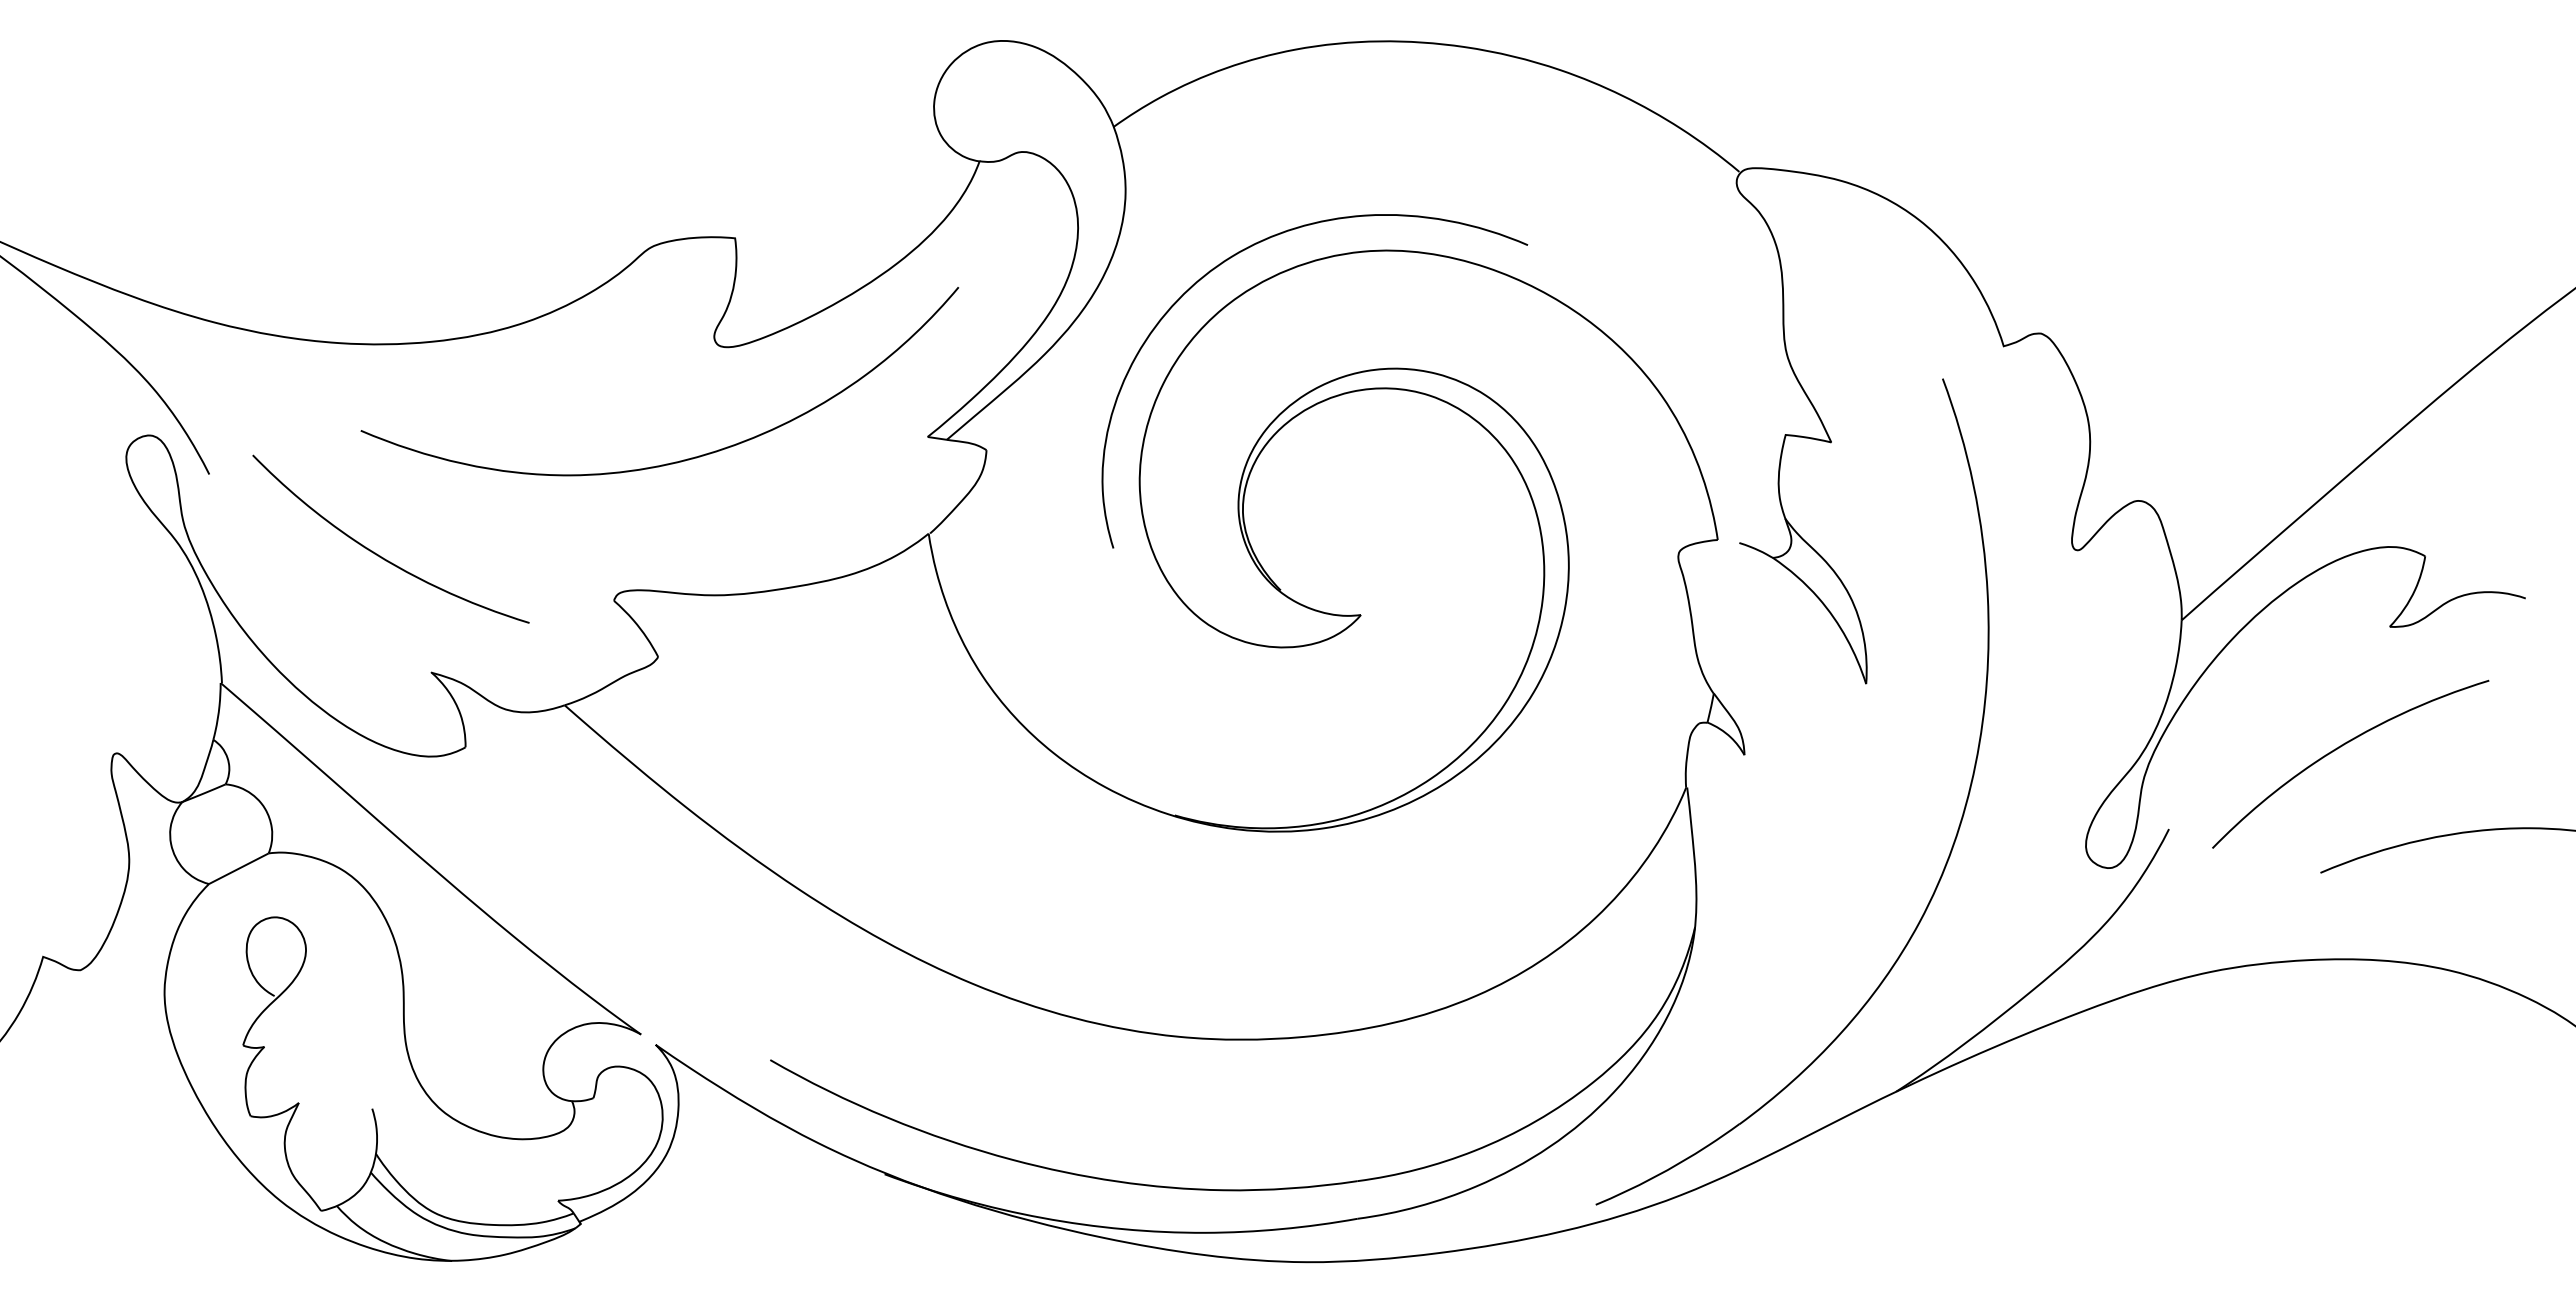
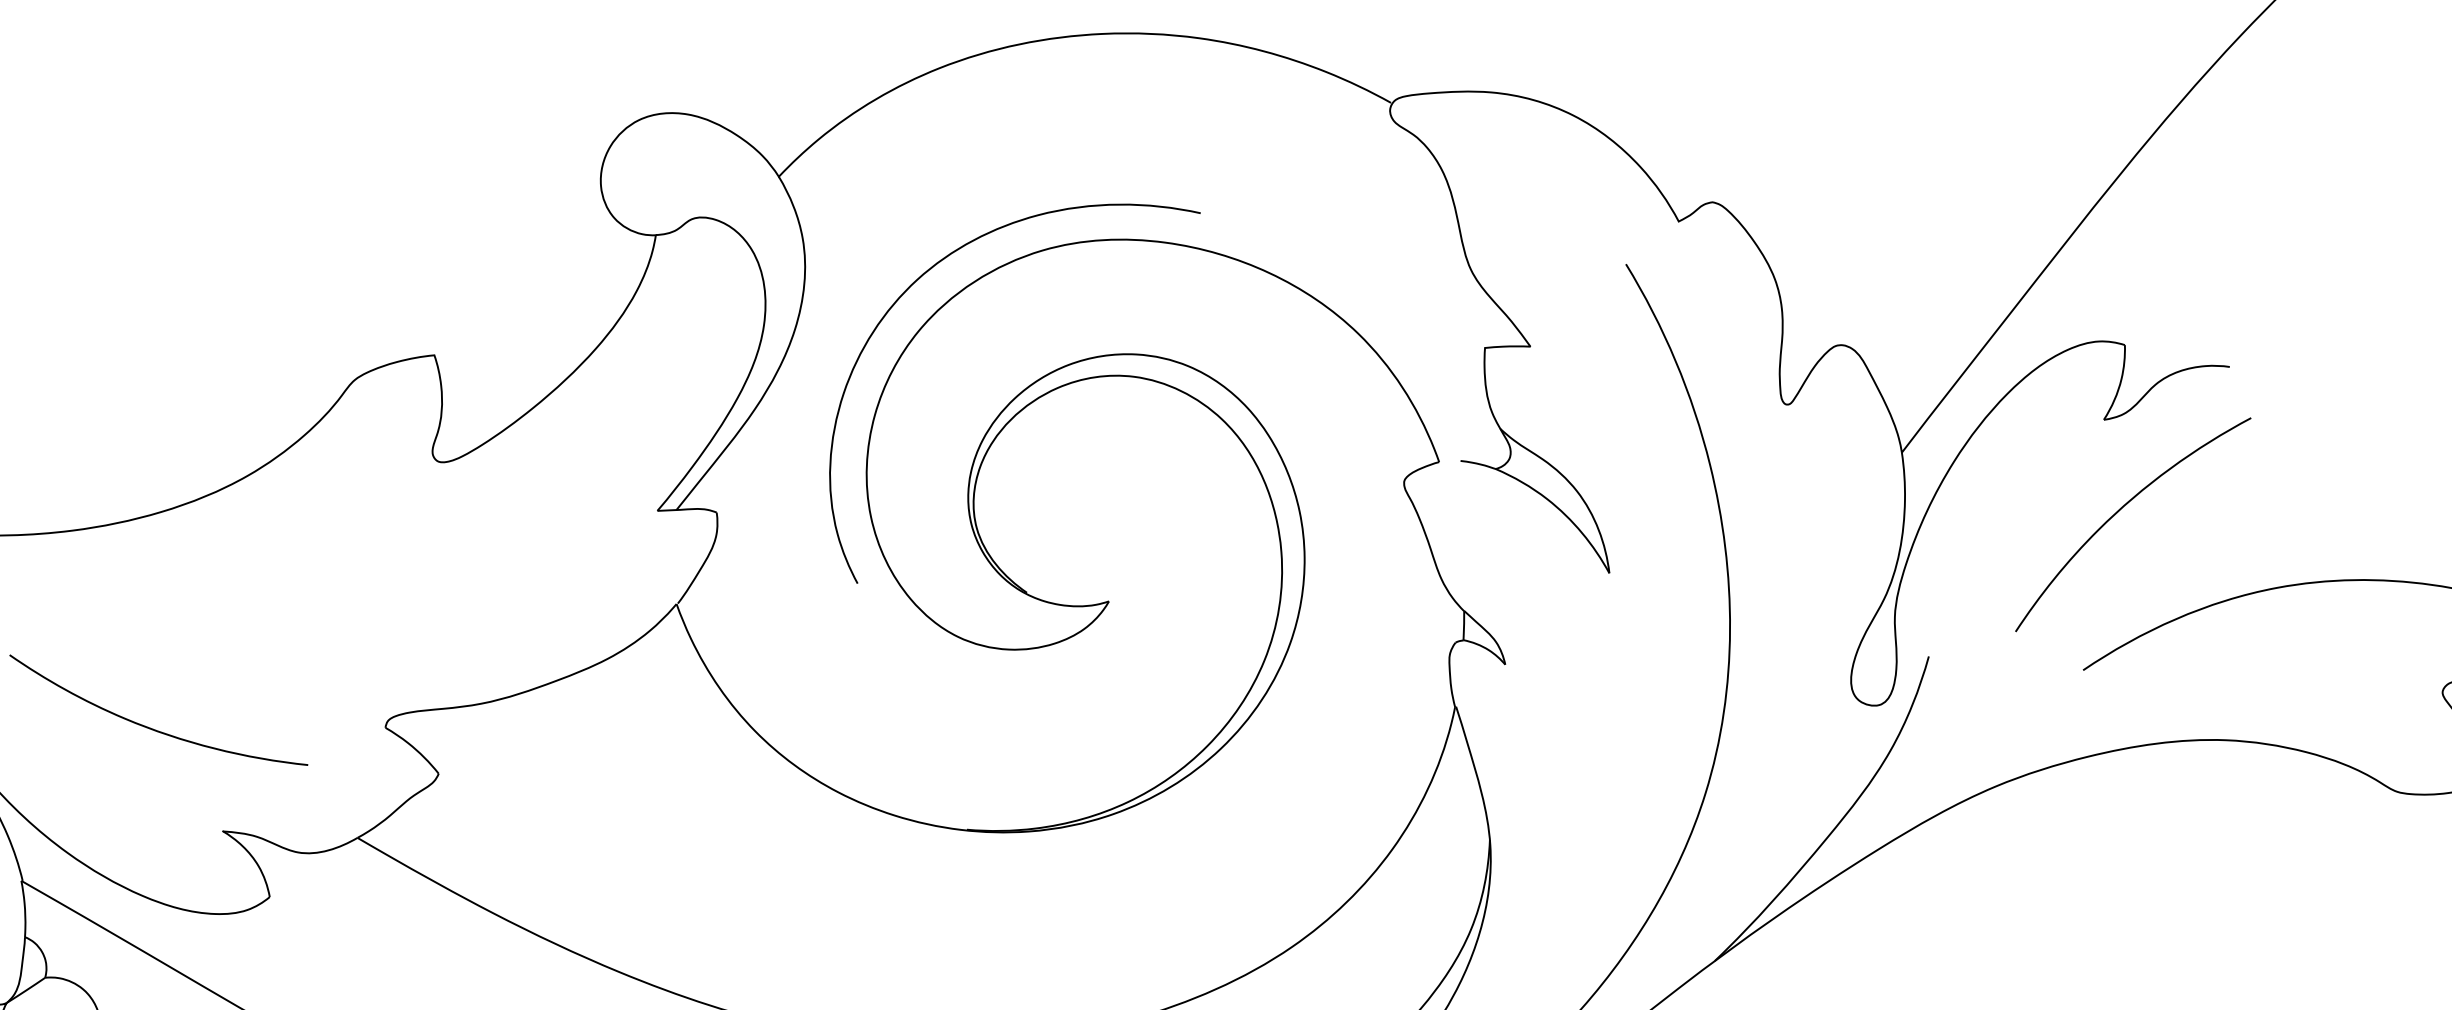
curve: (679, 460) -> (422, 580), removed
curve: (2339, 748) -> (2119, 511), moved

